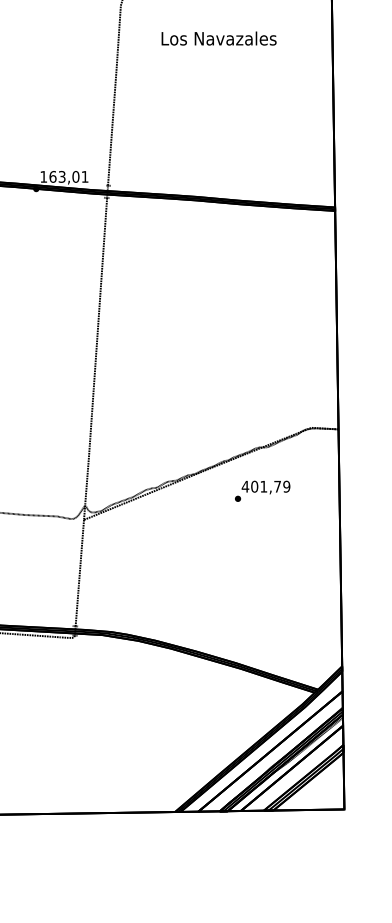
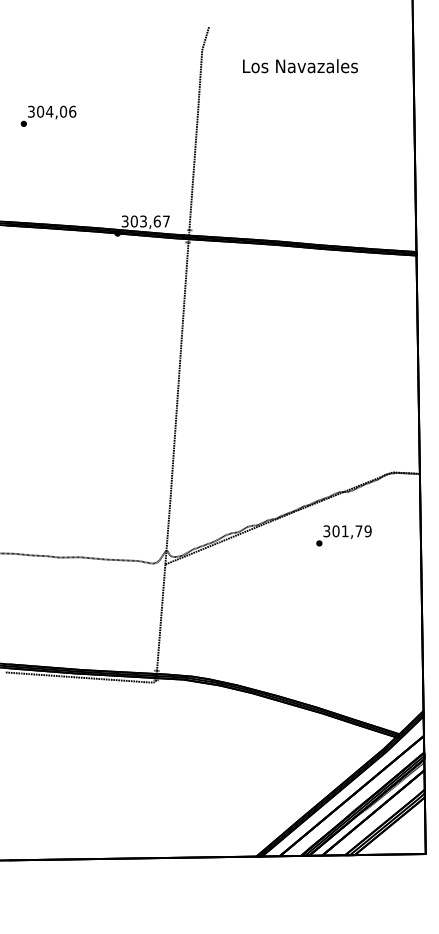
text: (219, 38) -> (300, 66), moved
text: (64, 176) -> (145, 221), 163,01 -> 303,67
text: (245, 486) -> (326, 531), 401,79 -> 301,79

